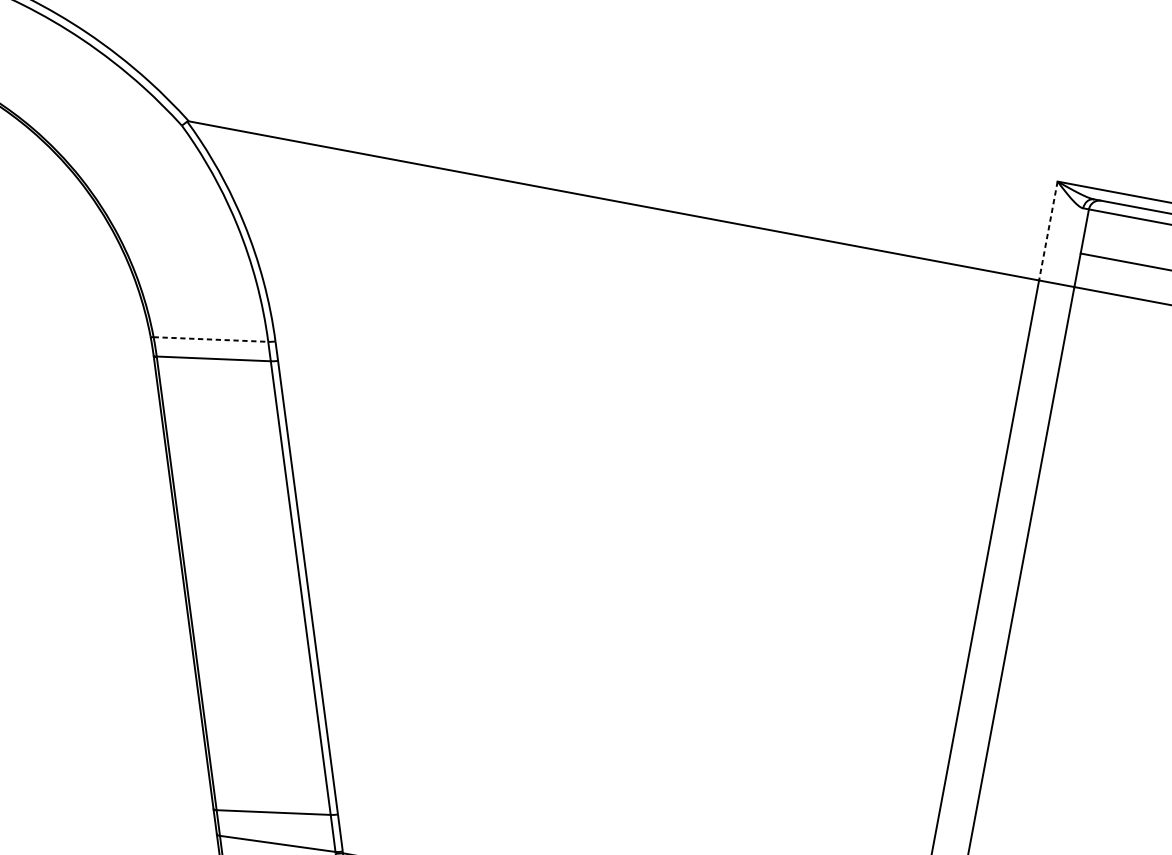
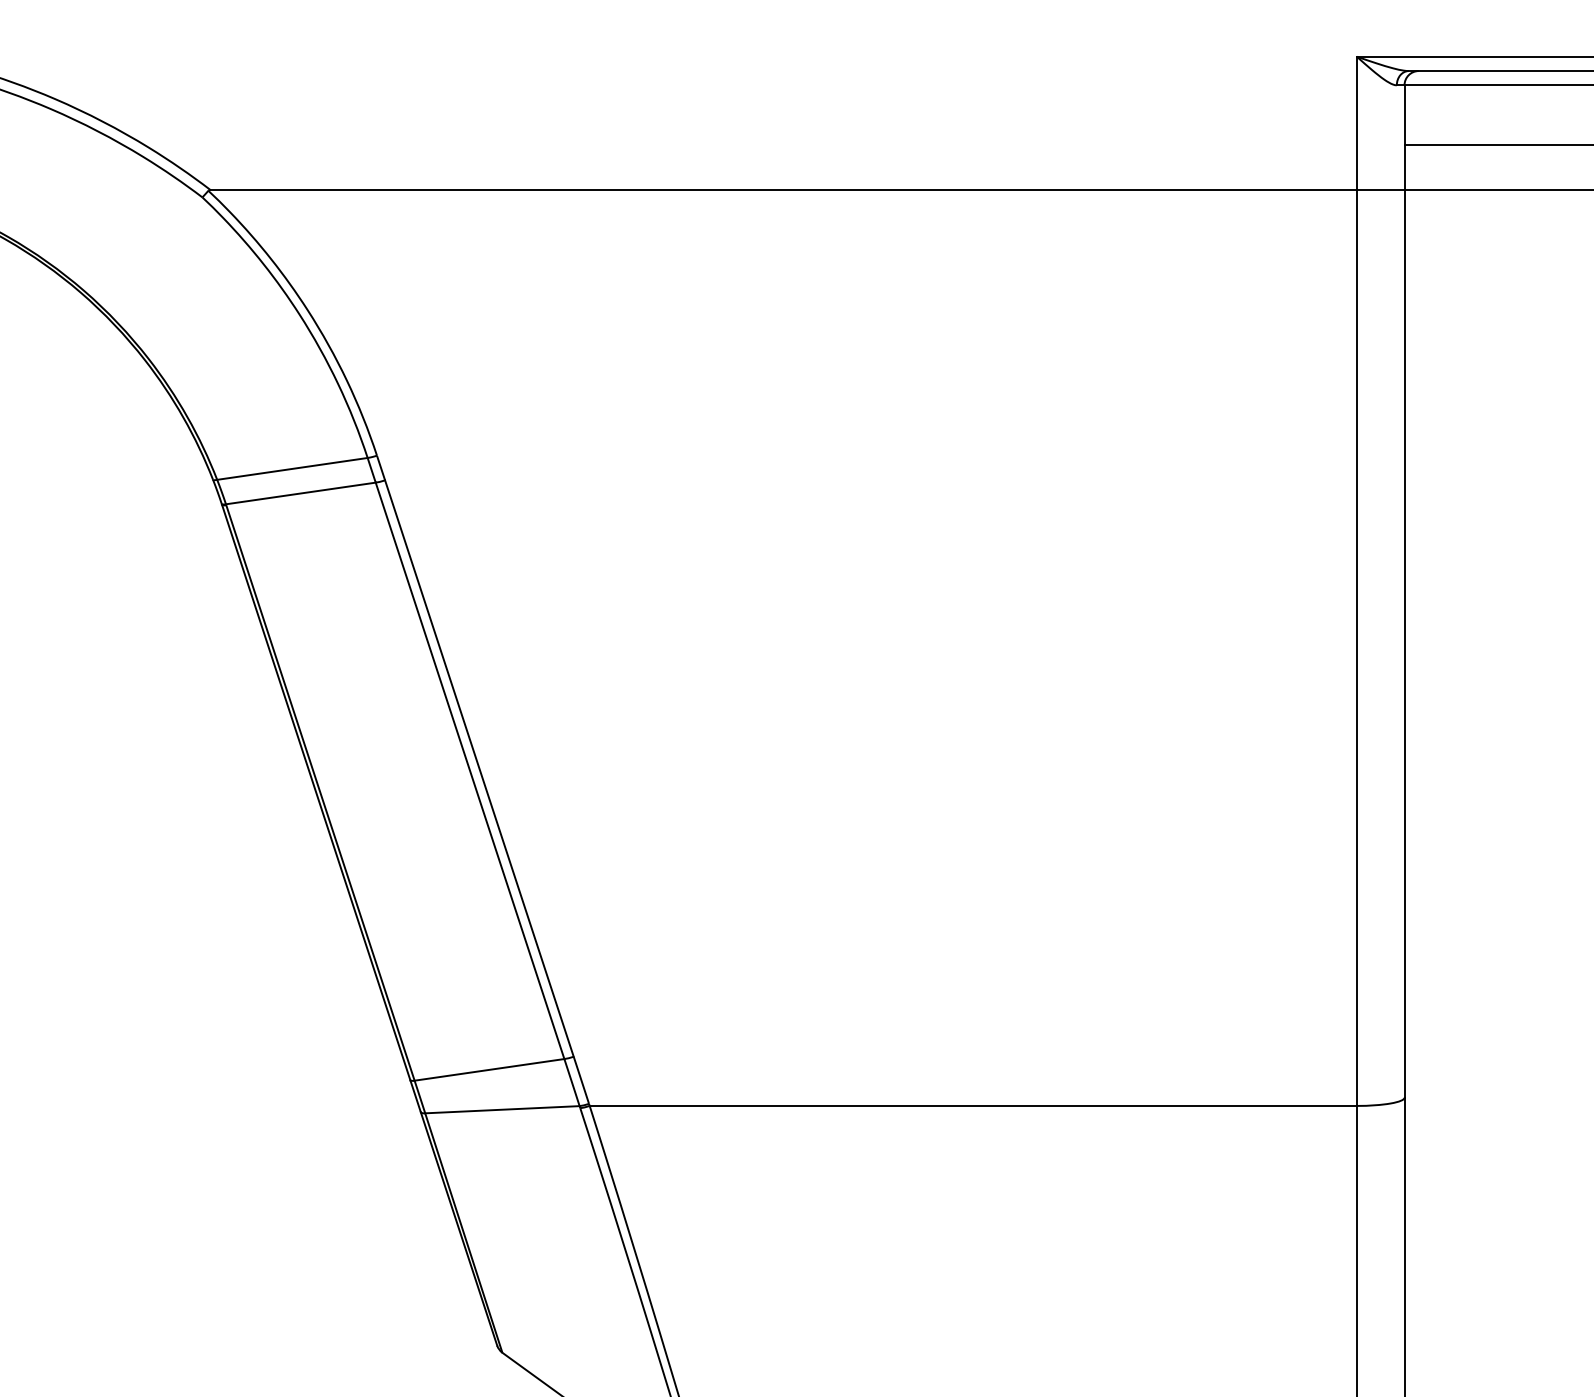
line: (1048, 231) -> (1356, 123), dashed -> solid
line: (211, 339) -> (292, 468), dashed -> solid

